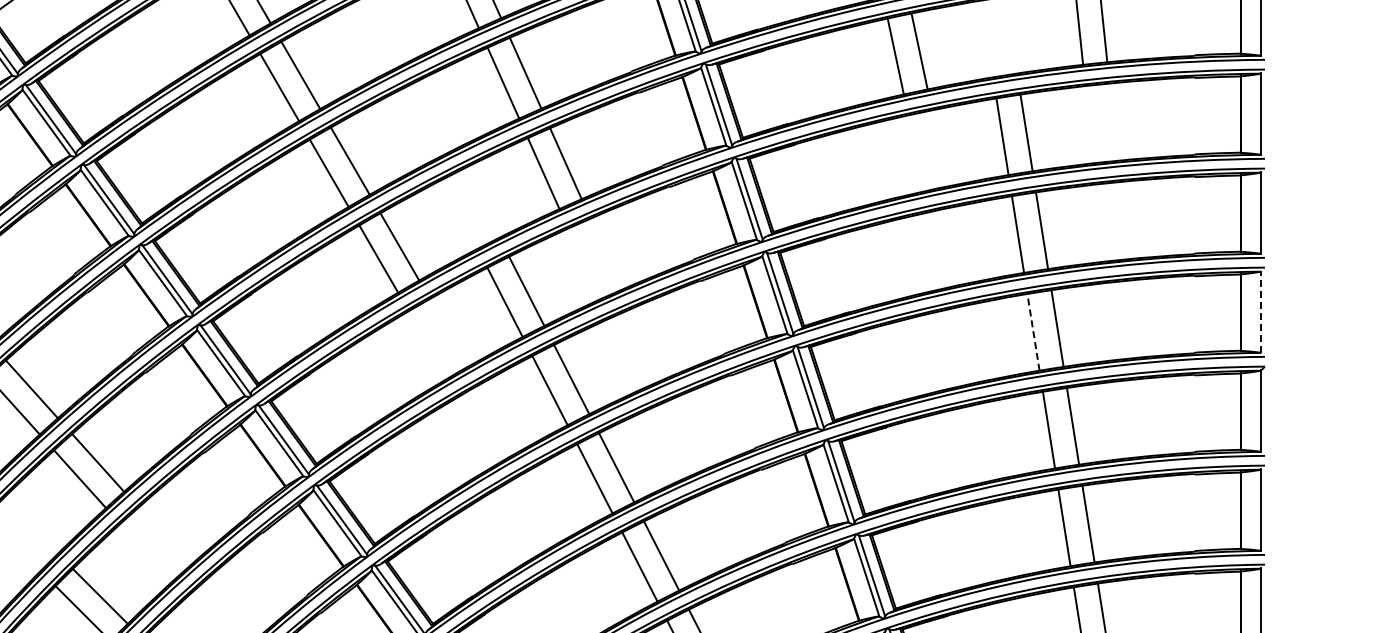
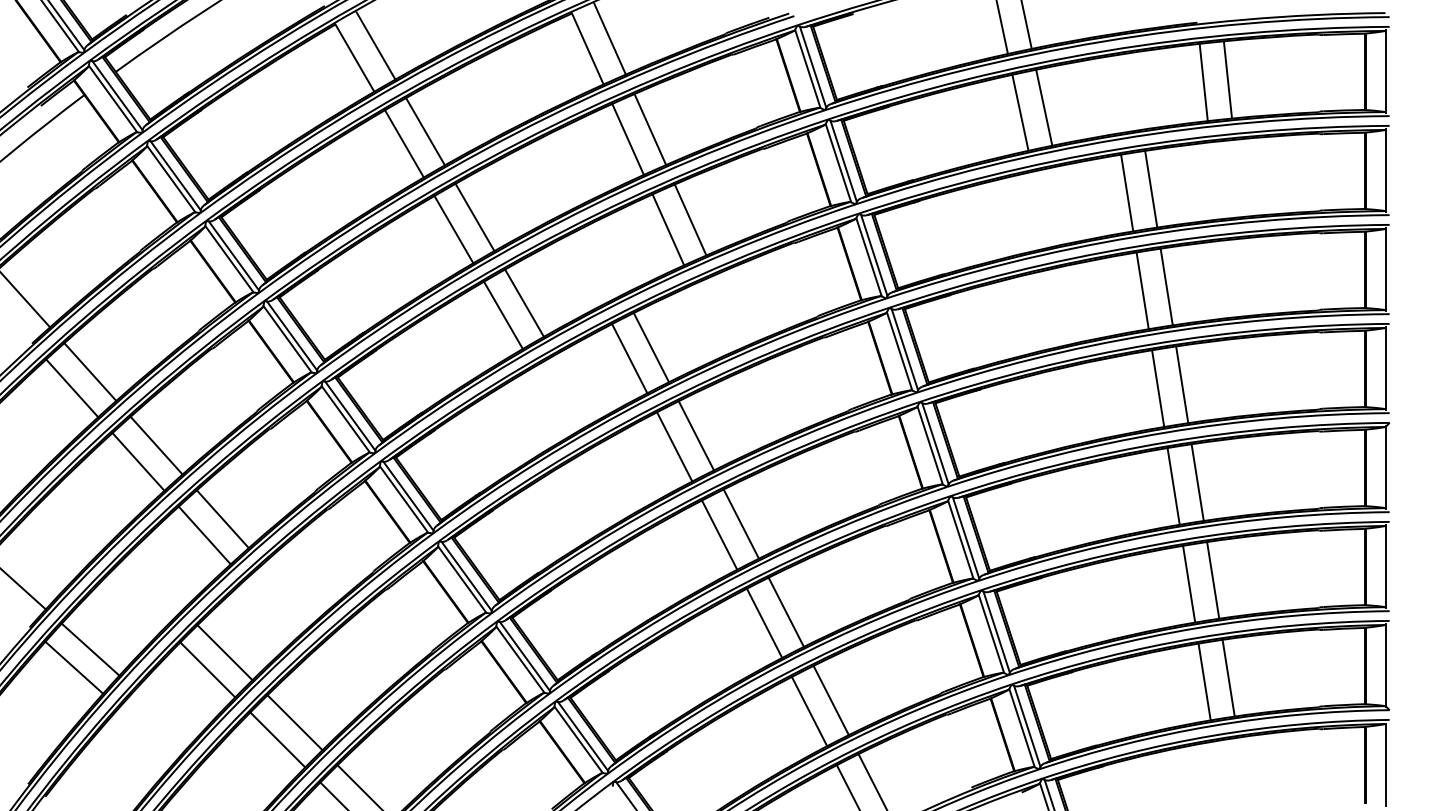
line: (1261, 312) -> (1386, 368), dashed -> solid
line: (1033, 332) -> (1158, 388), dashed -> solid

